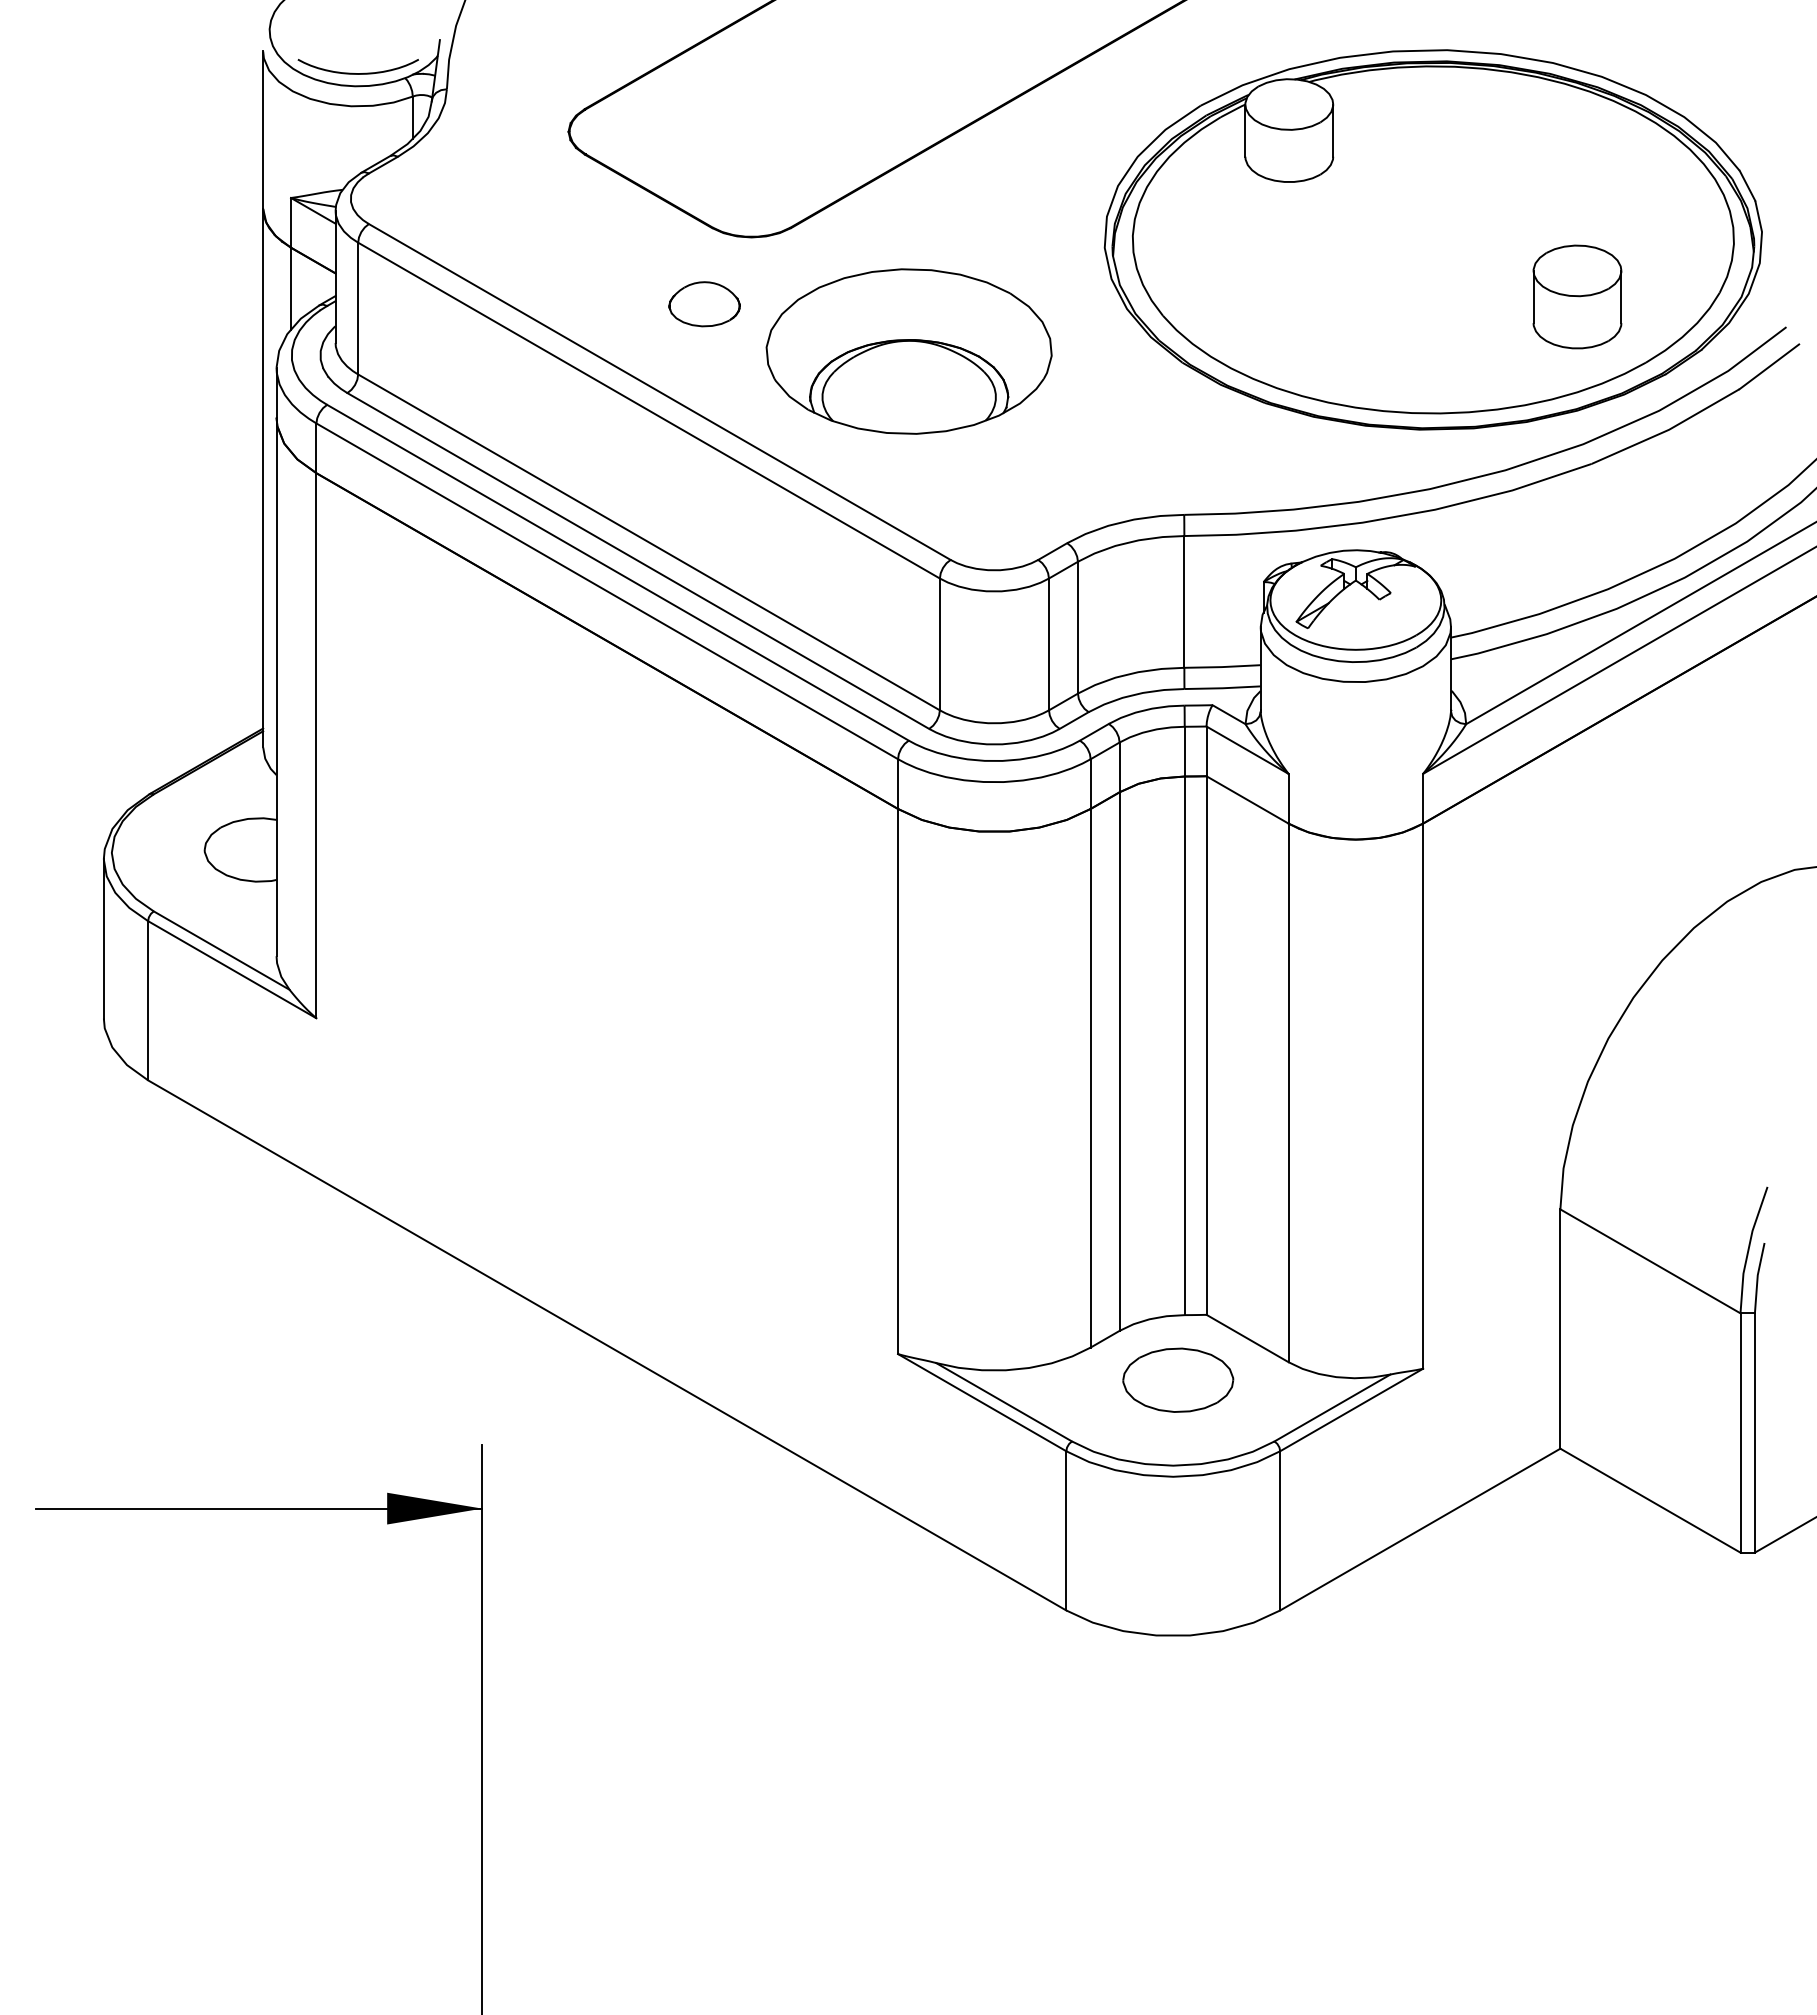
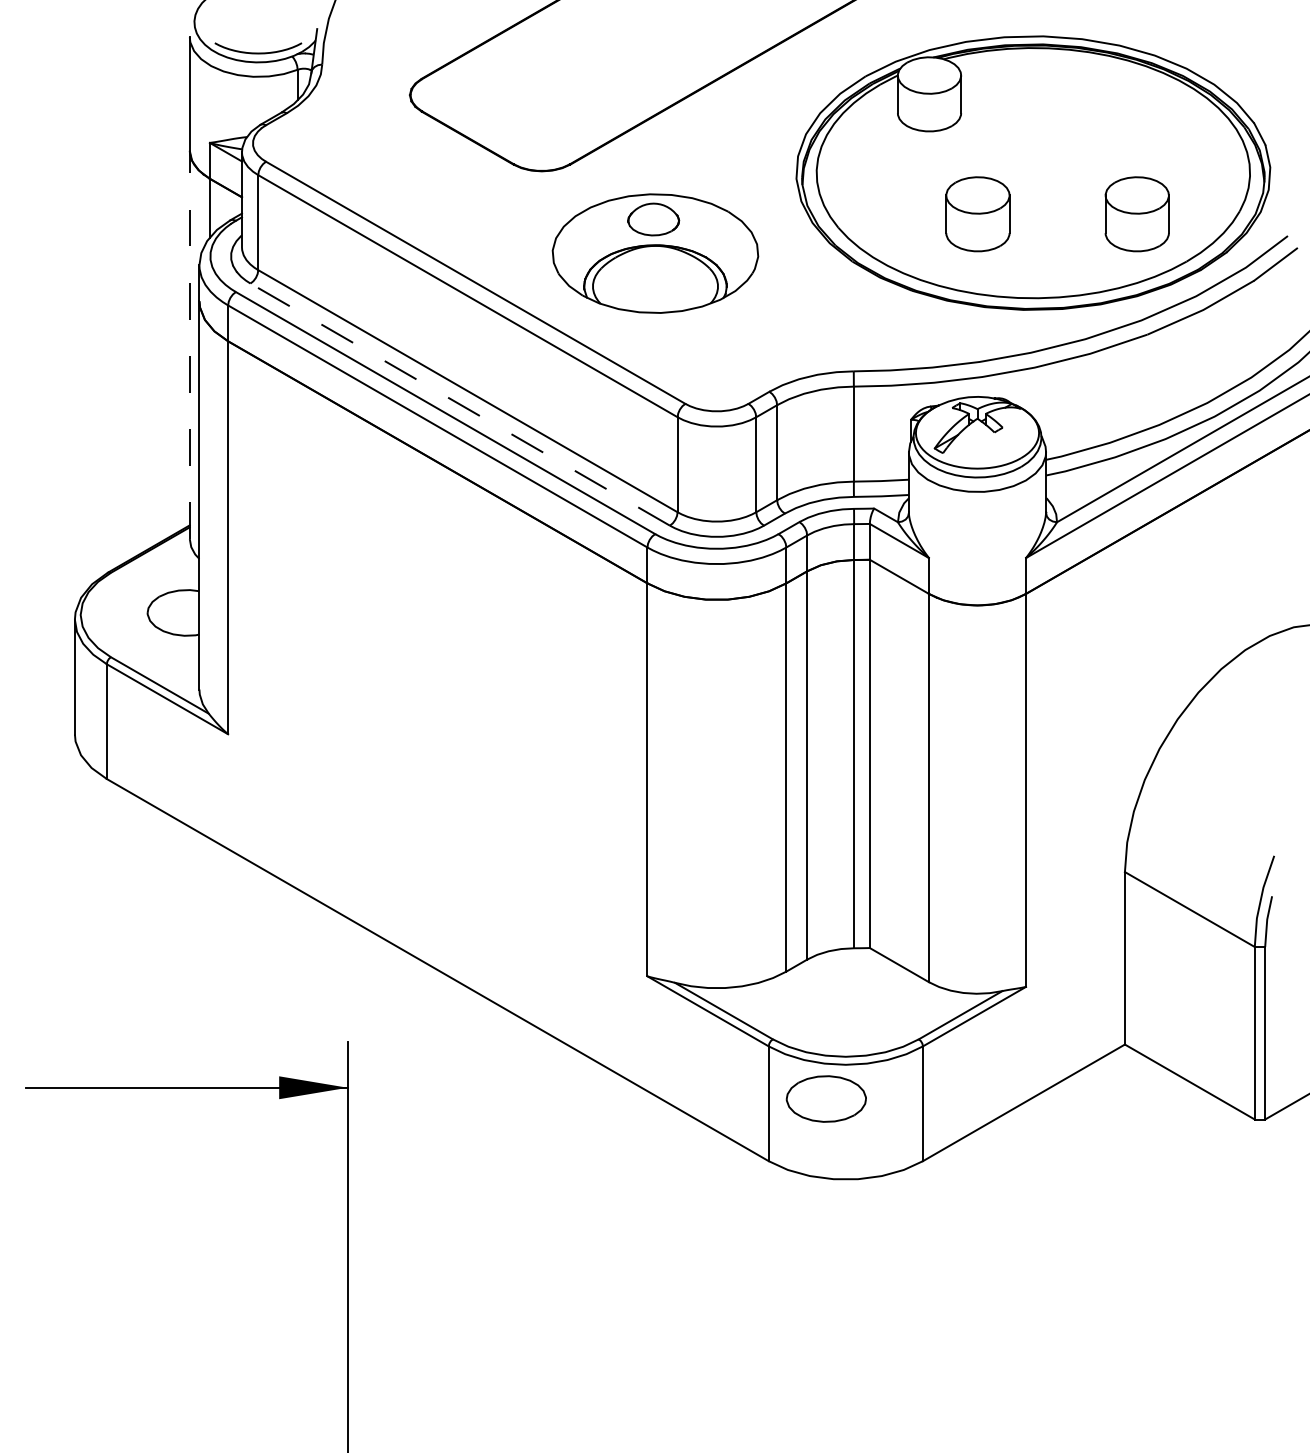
part: (1356, 296) -> (977, 213), added
part: (704, 304) -> (653, 219), moved
line: (263, 477) -> (190, 344), solid -> dashed
line: (638, 561) -> (460, 404), solid -> dashed
part: (1178, 1379) -> (826, 1098), moved

